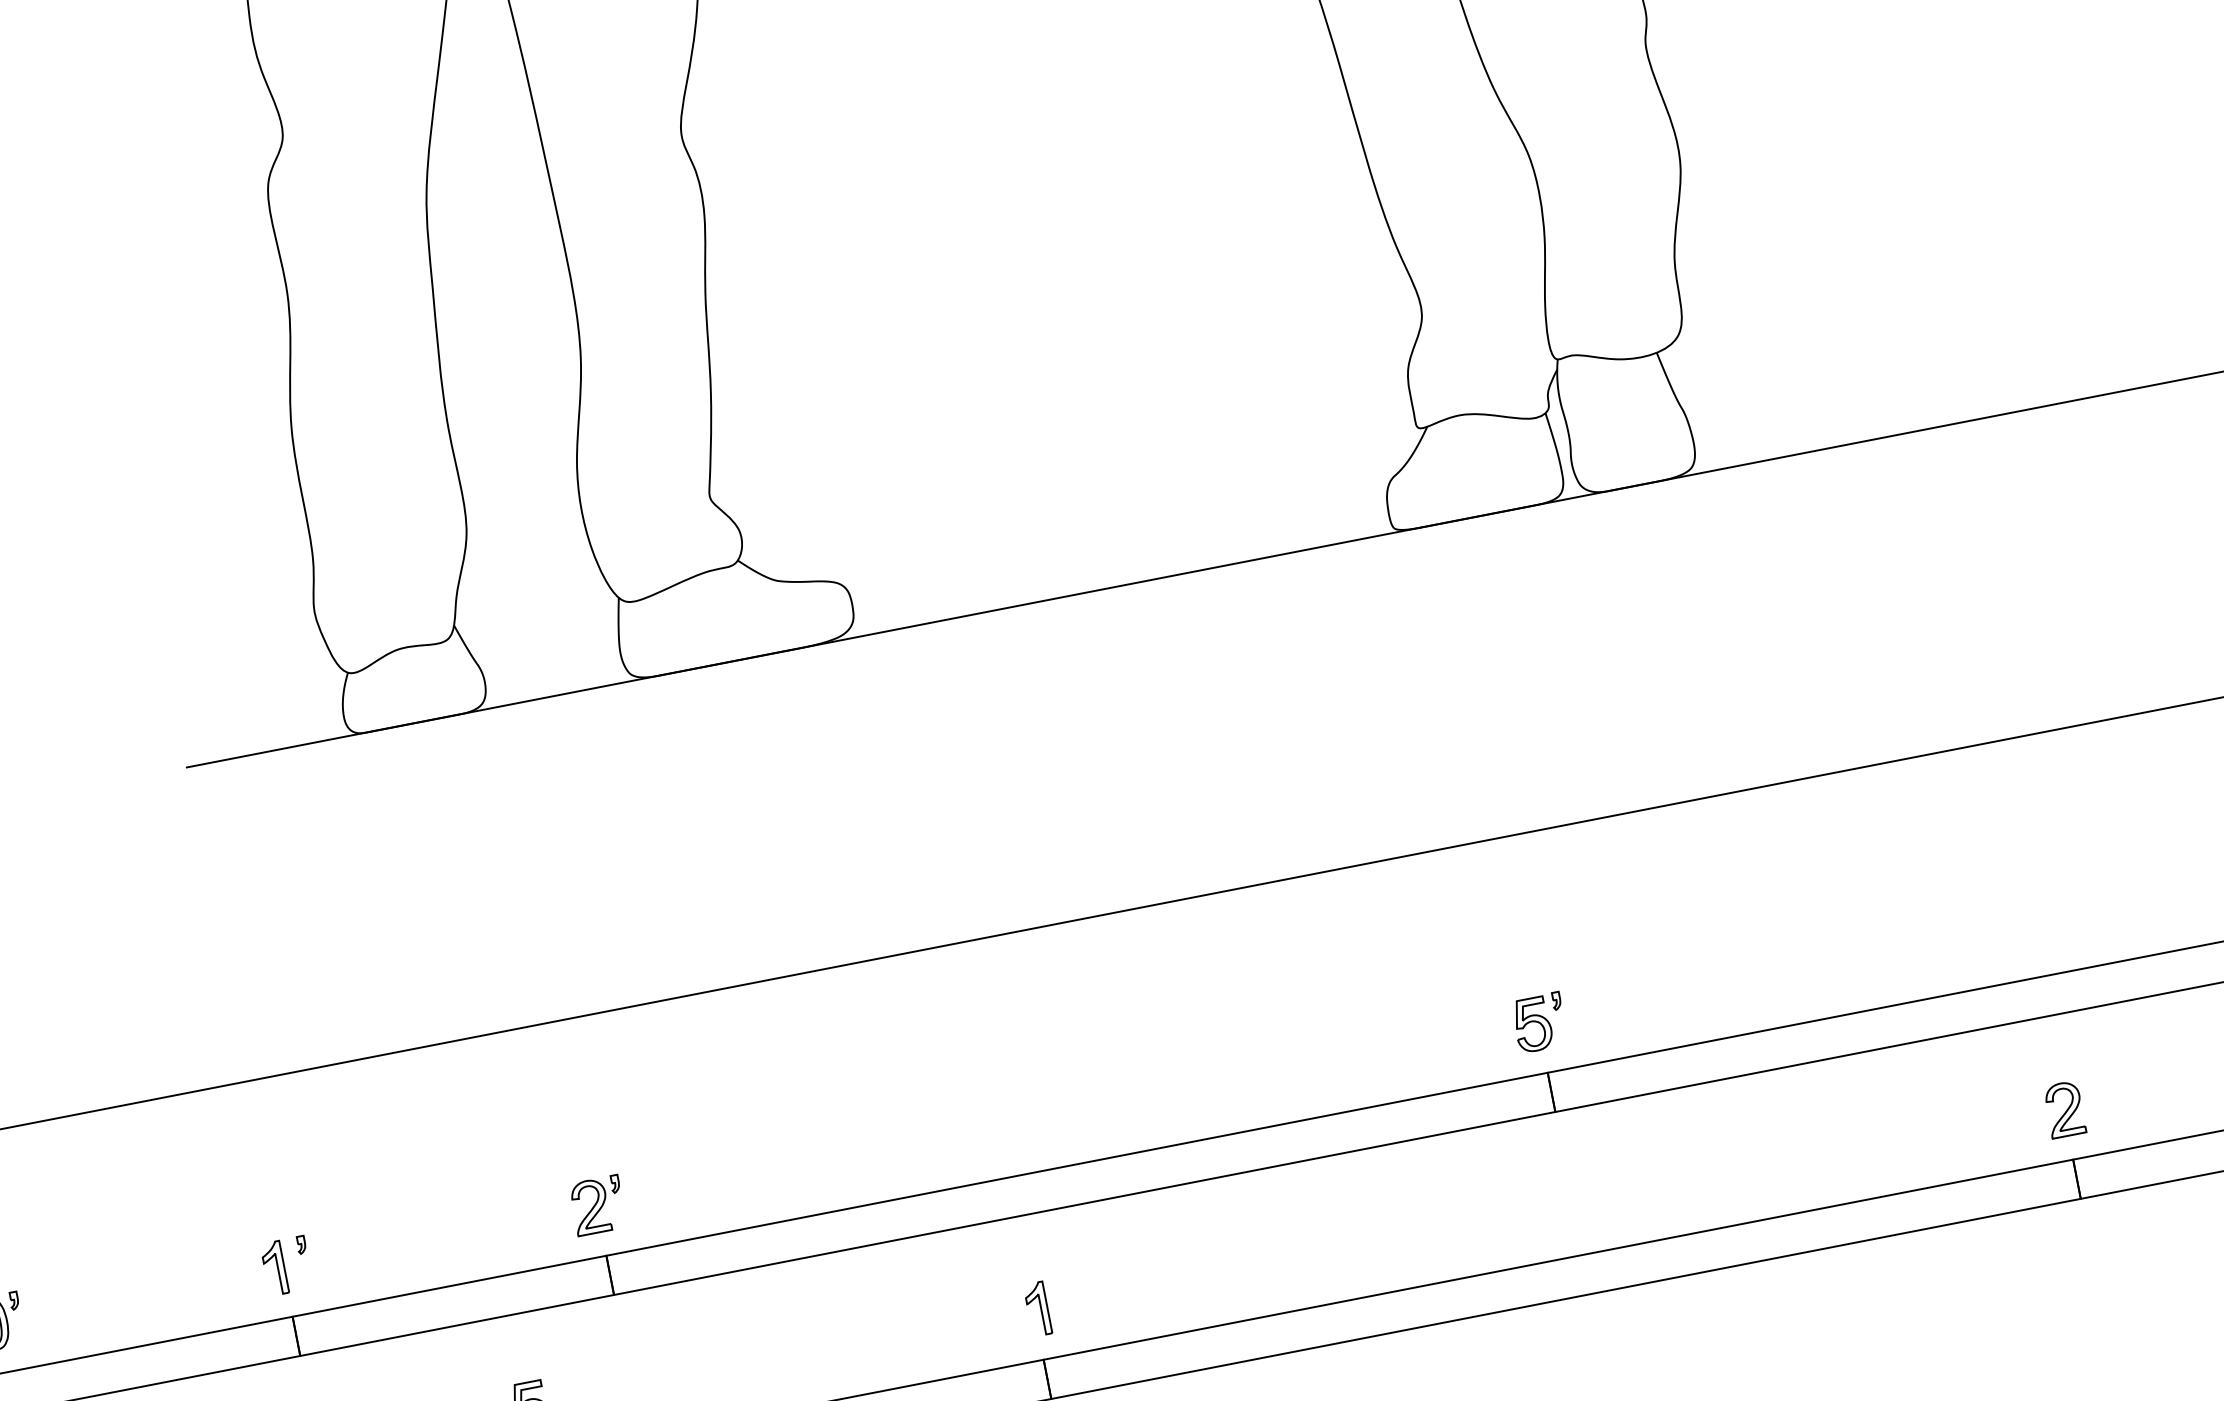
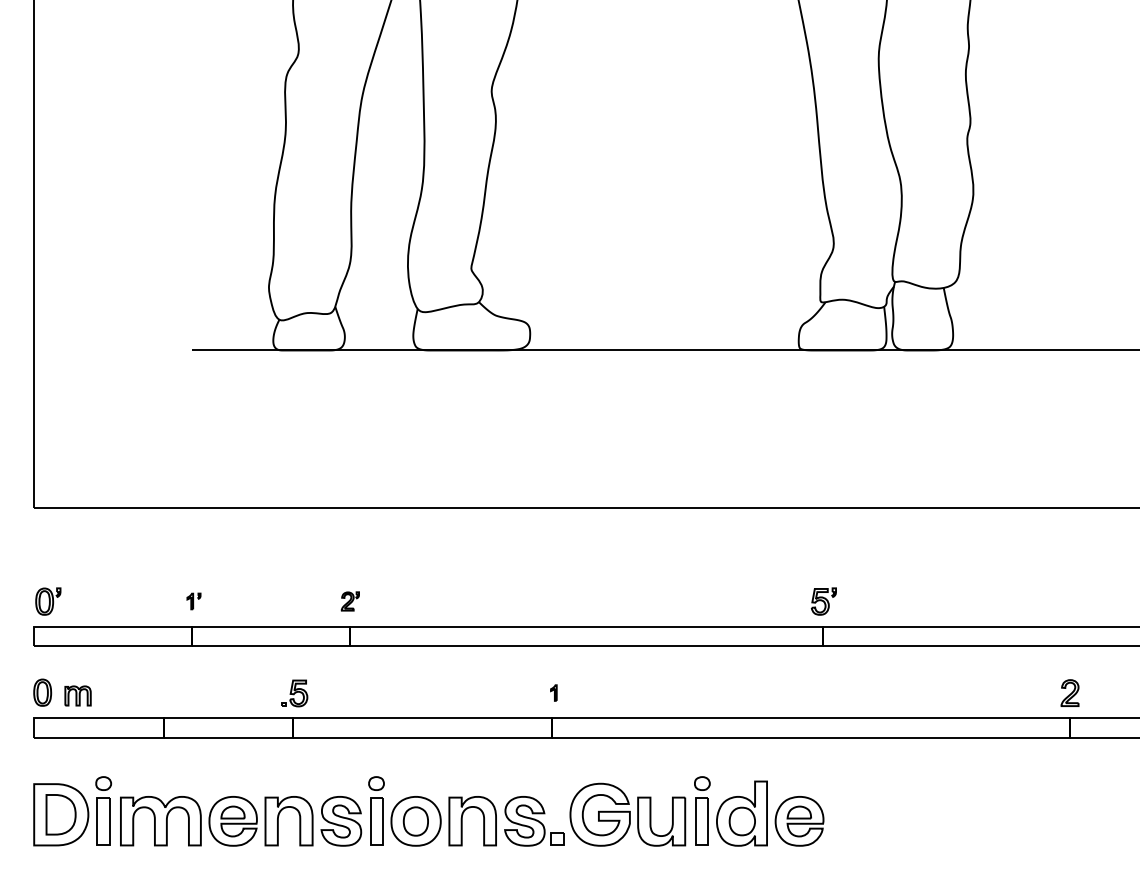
part: (598, 1205) -> (350, 601), size x0.7
part: (285, 1266) -> (193, 601), size x0.6
part: (1037, 1308) -> (553, 692), size x0.6

